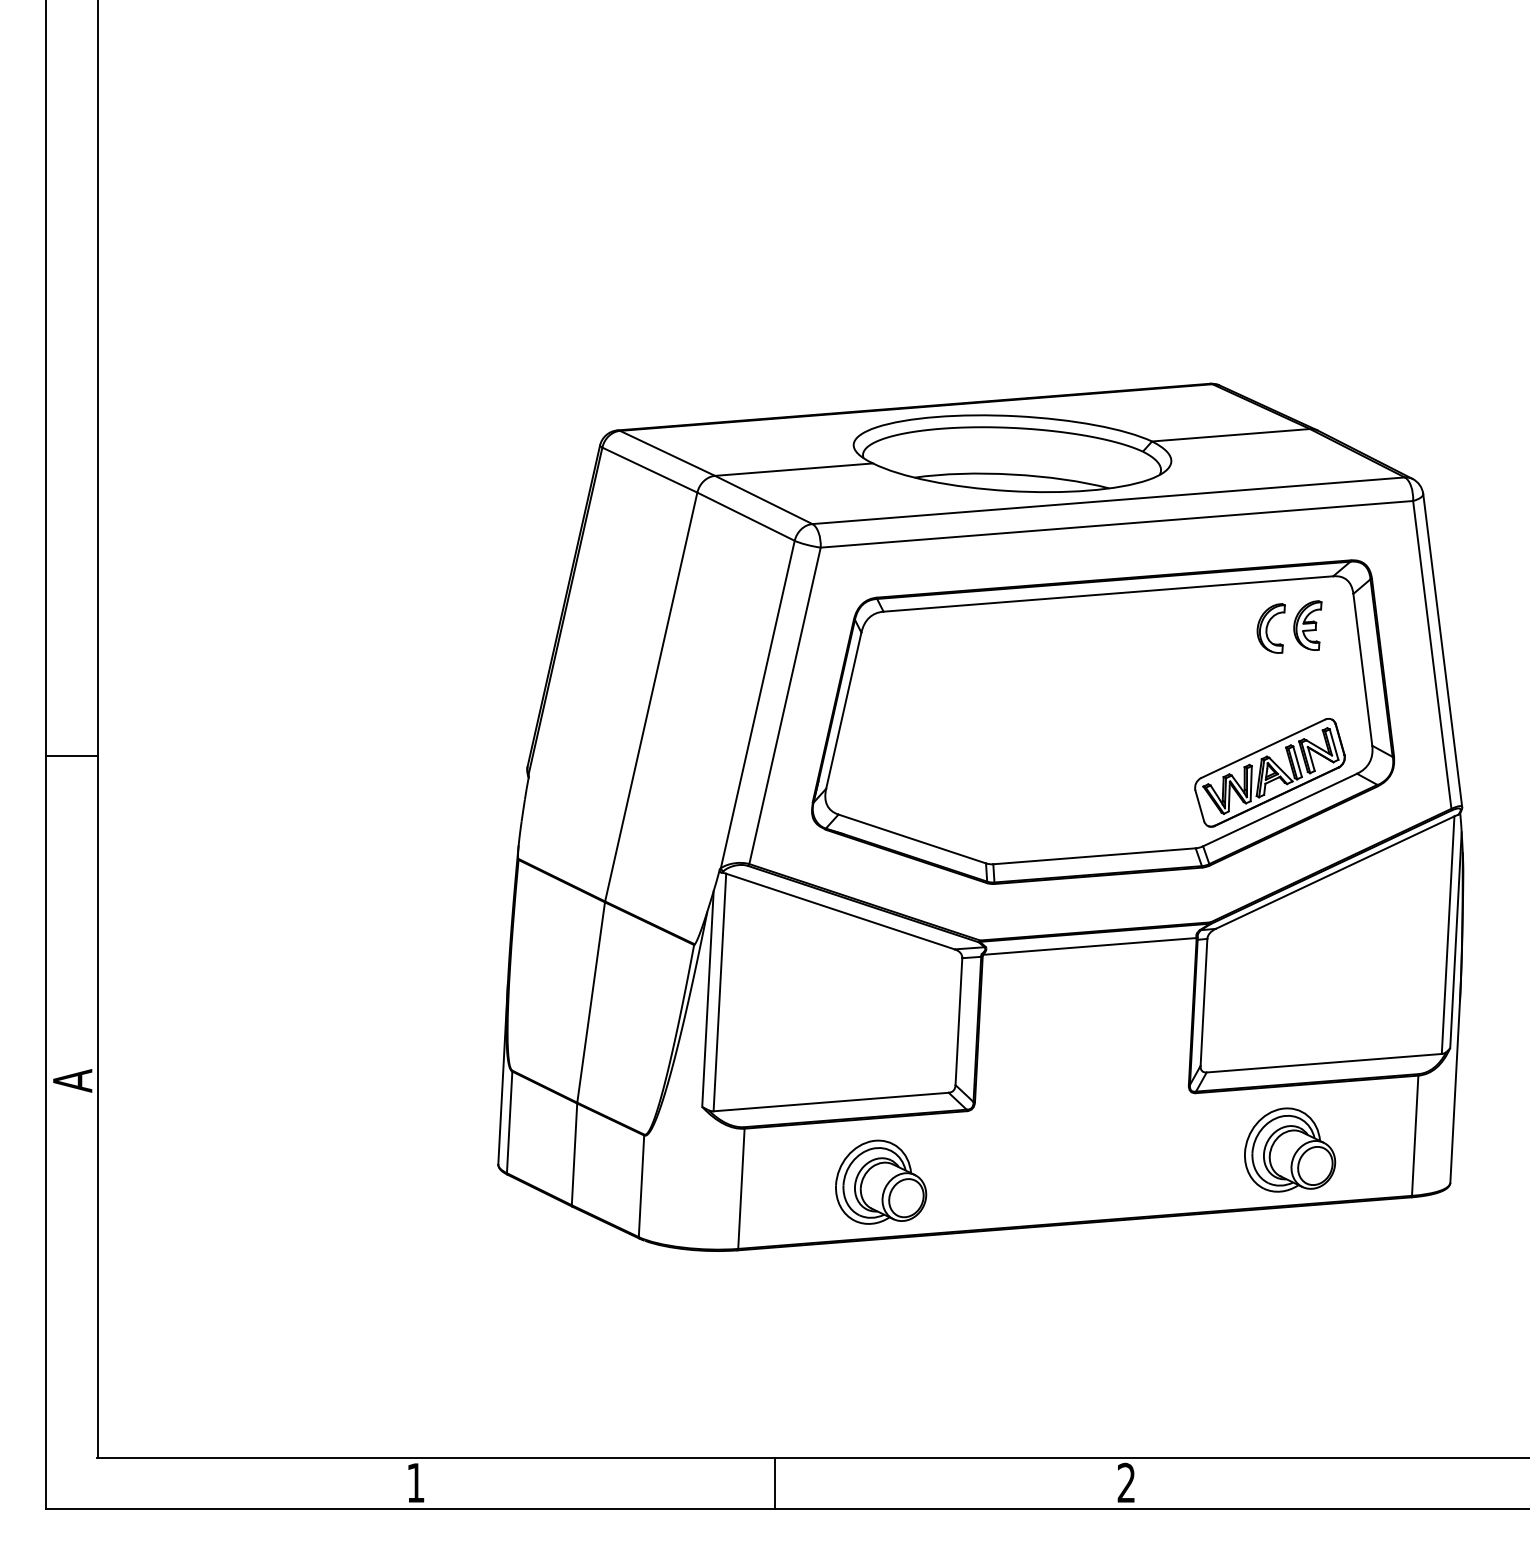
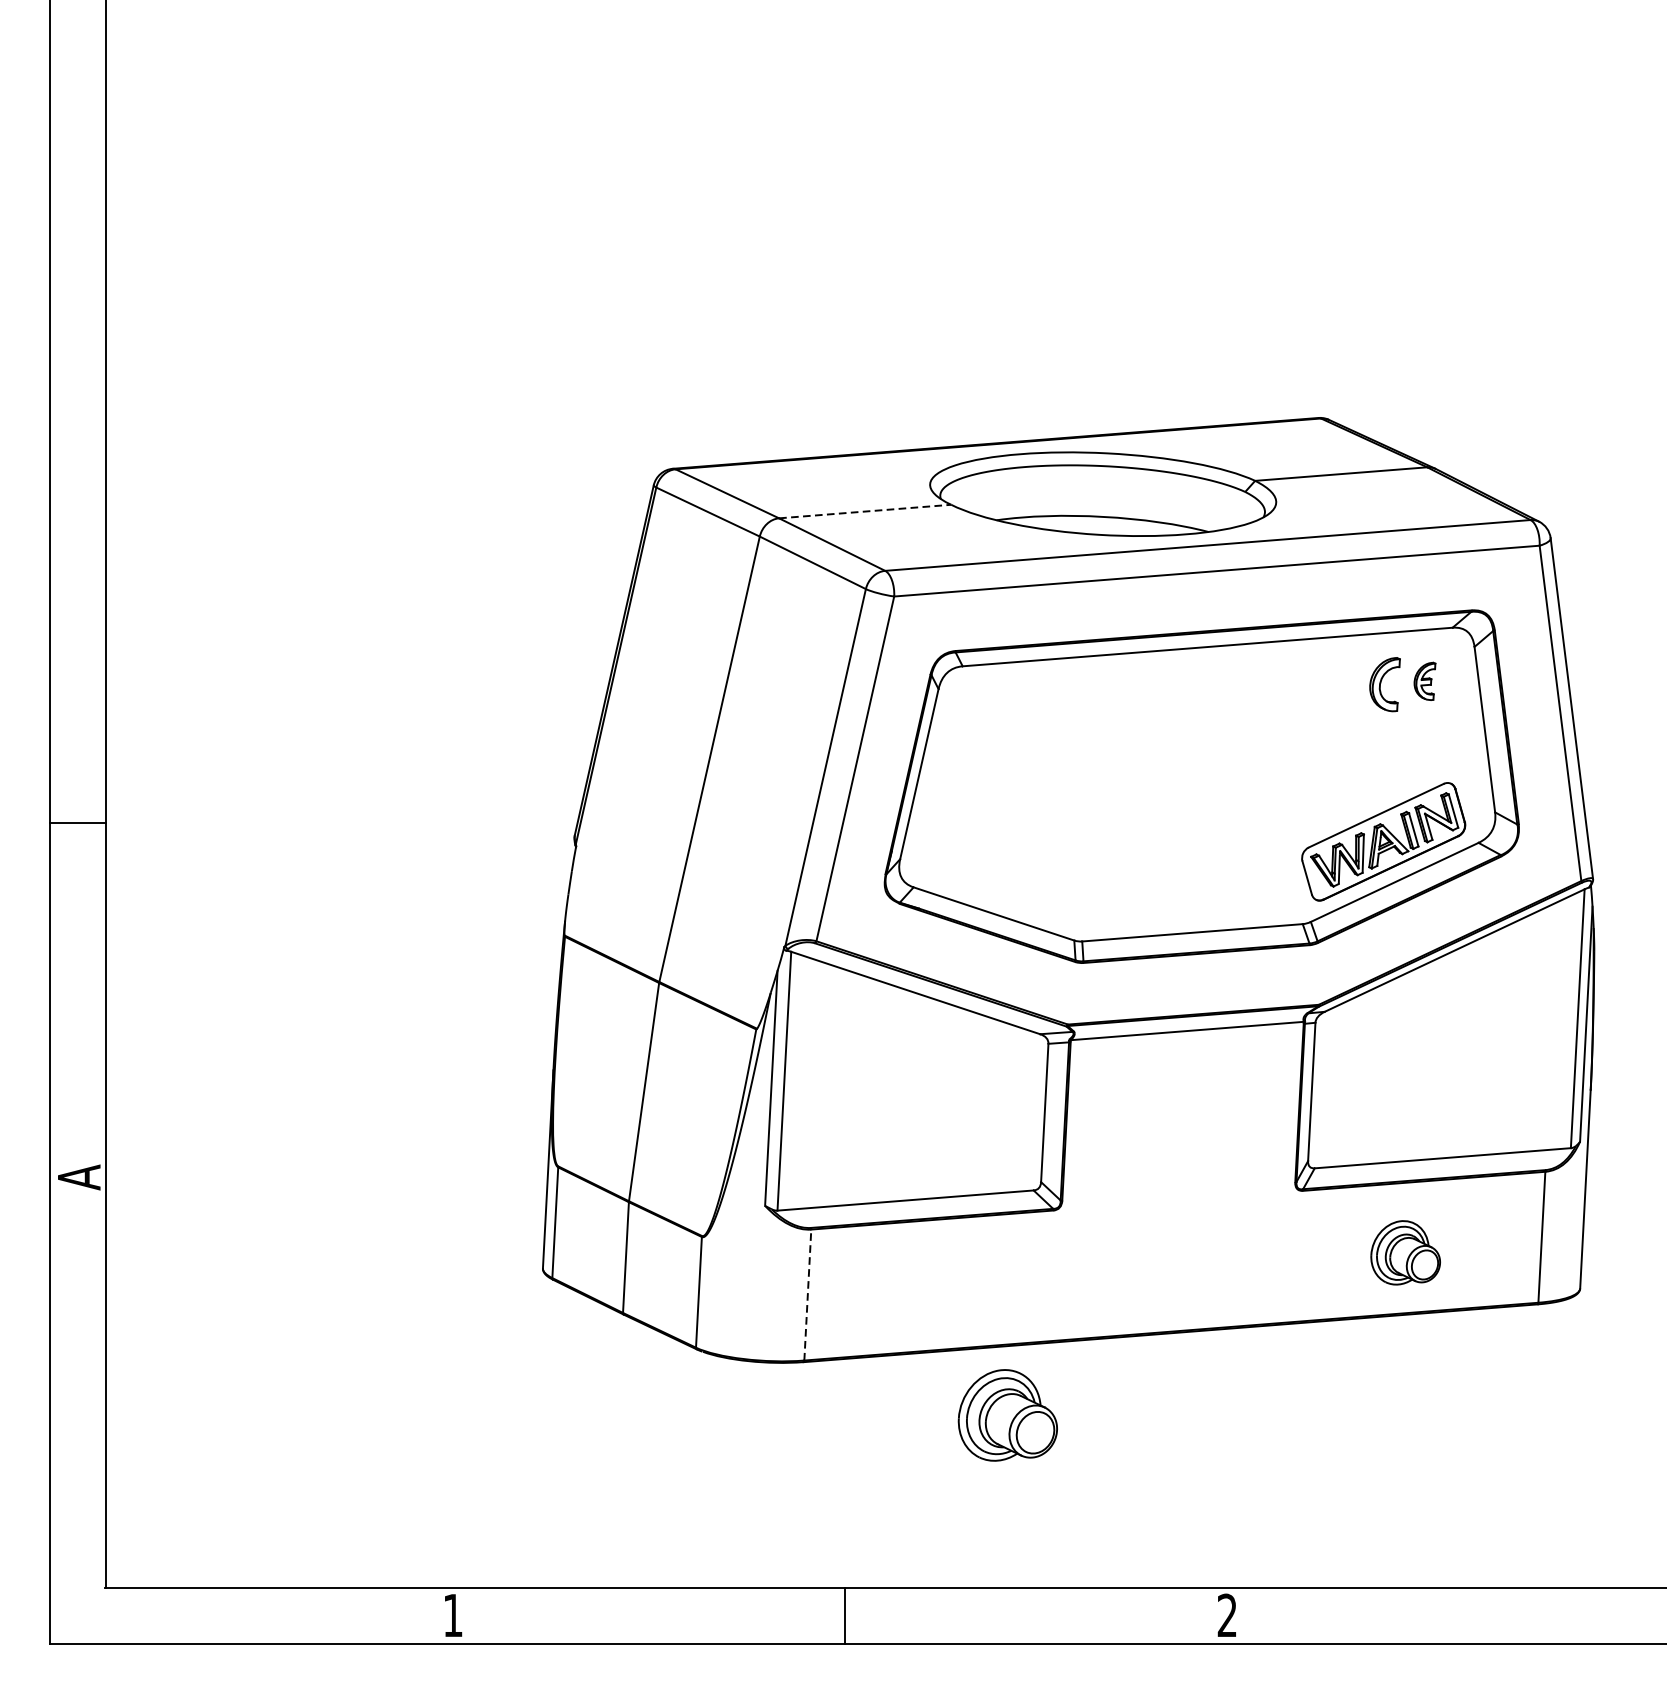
line: (794, 469) -> (865, 511), solid -> dashed
part: (1307, 625) -> (1424, 681), size x0.7
part: (1290, 1149) -> (1406, 1252), size x0.7
part: (881, 1181) -> (1008, 1414), moved
line: (741, 1188) -> (807, 1294), solid -> dashed

